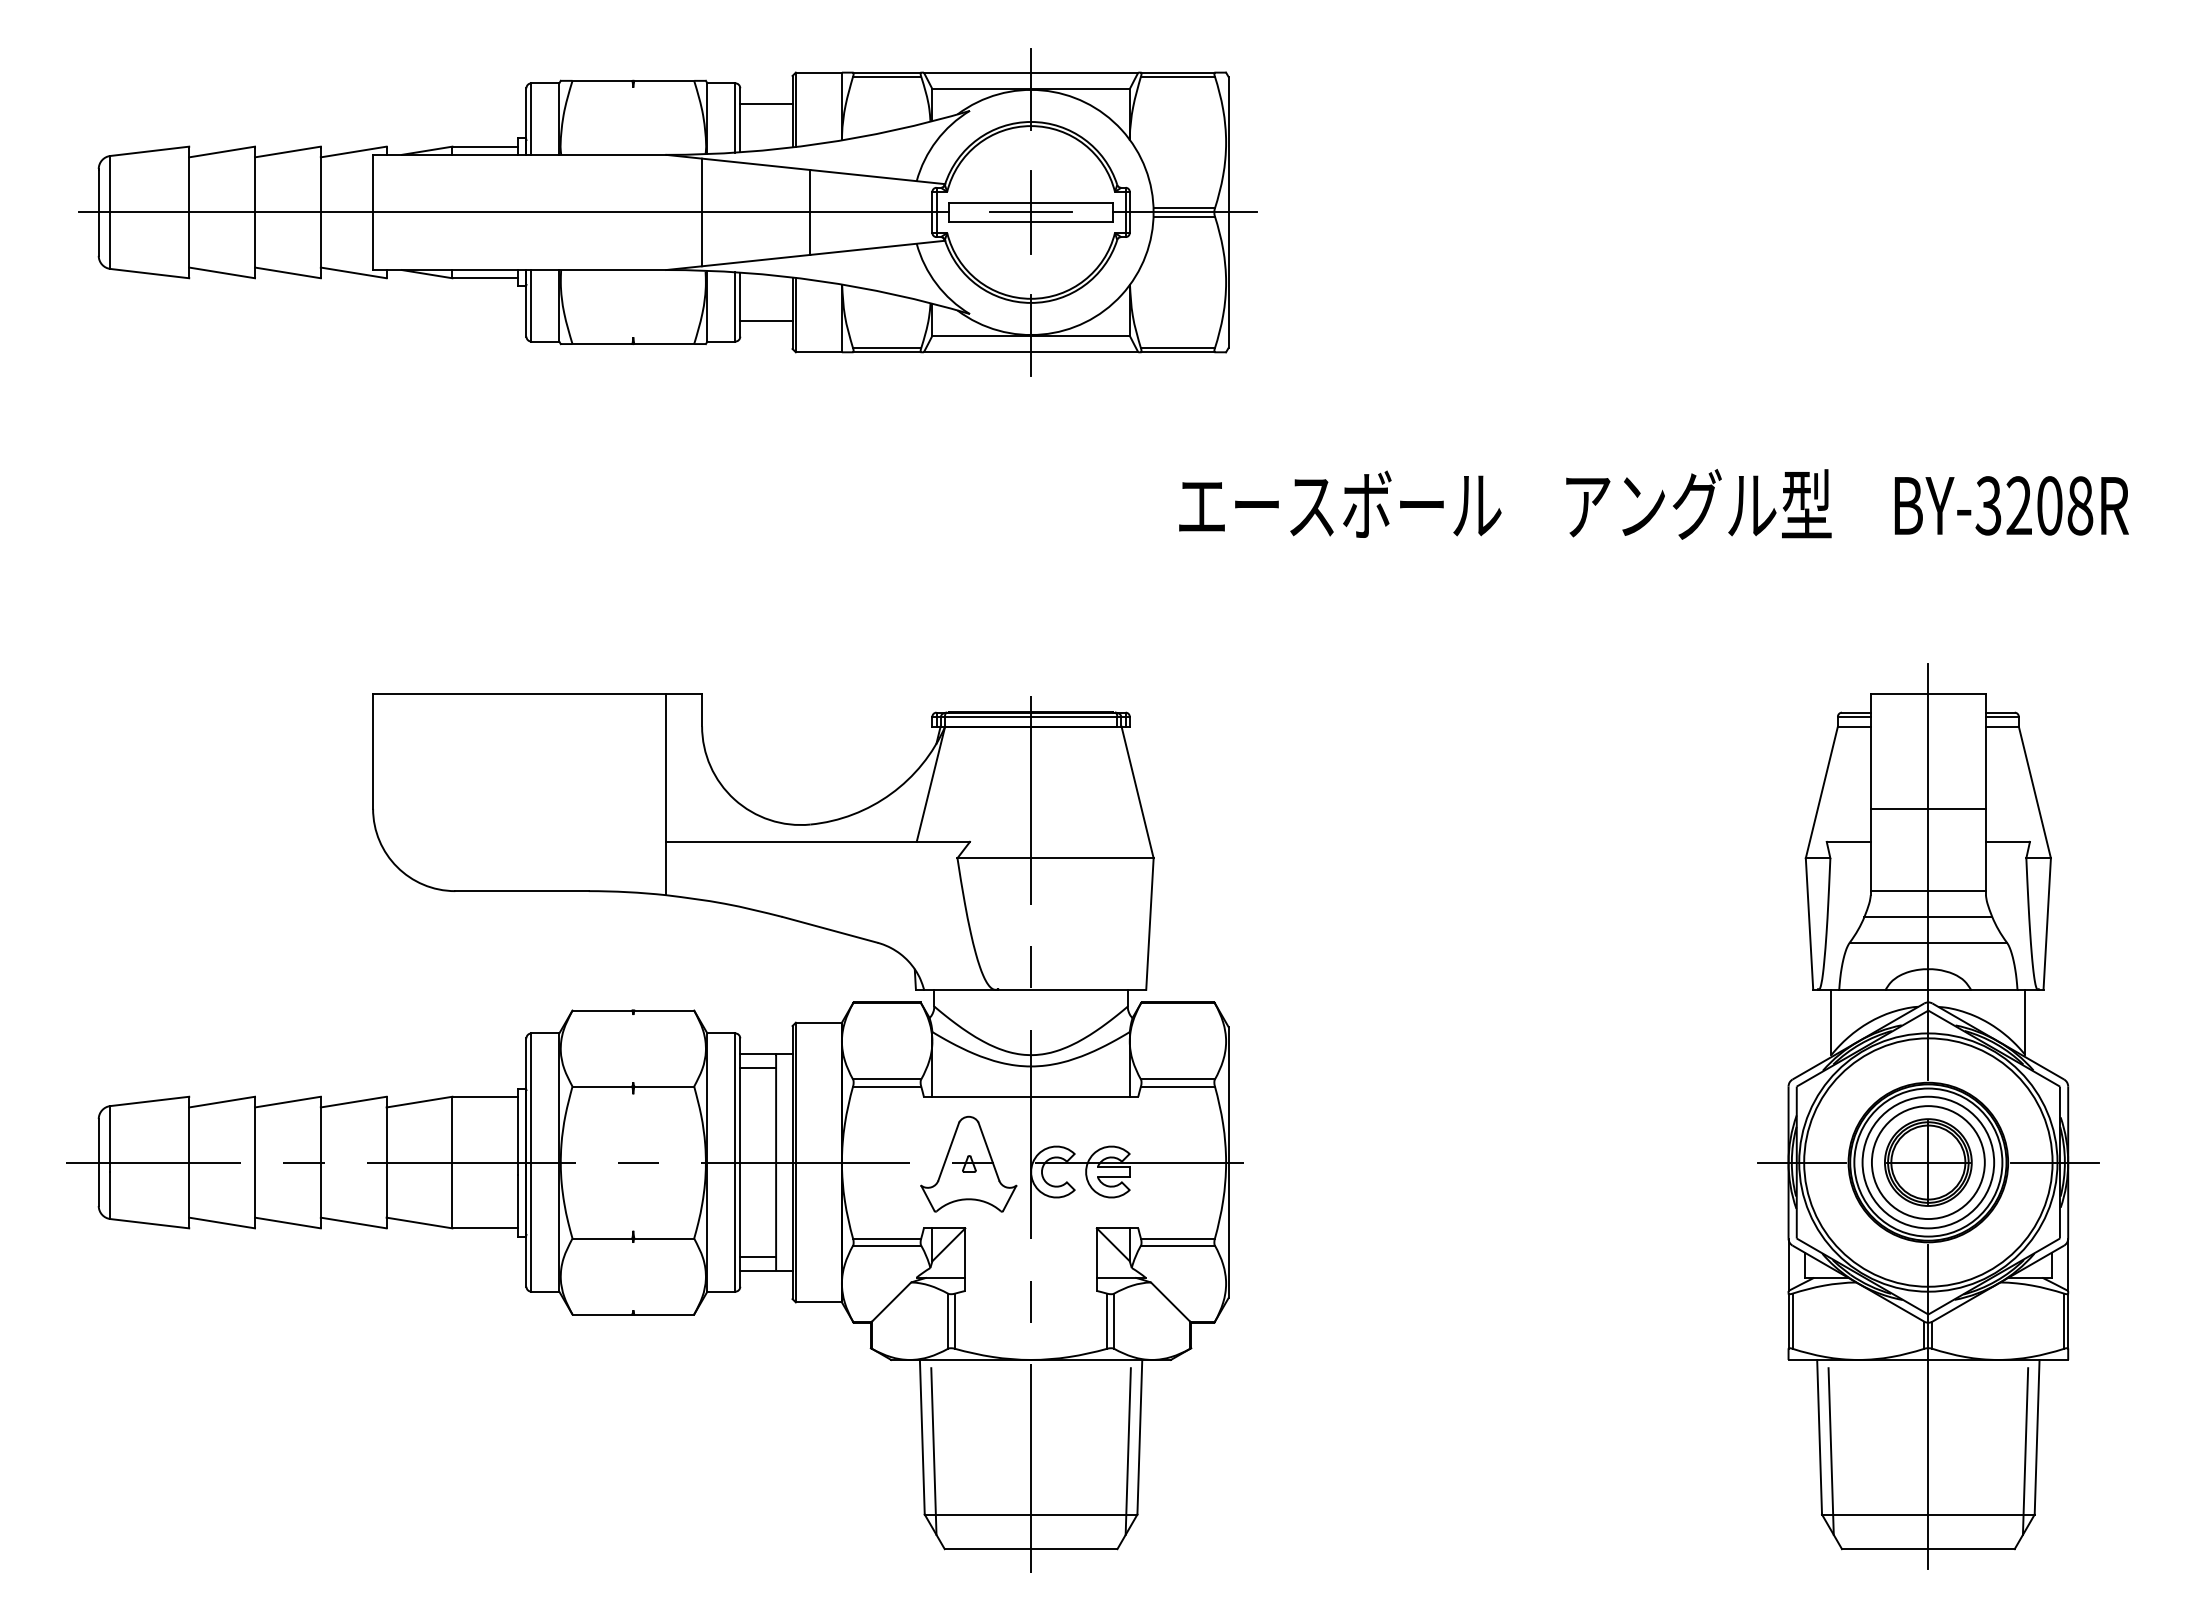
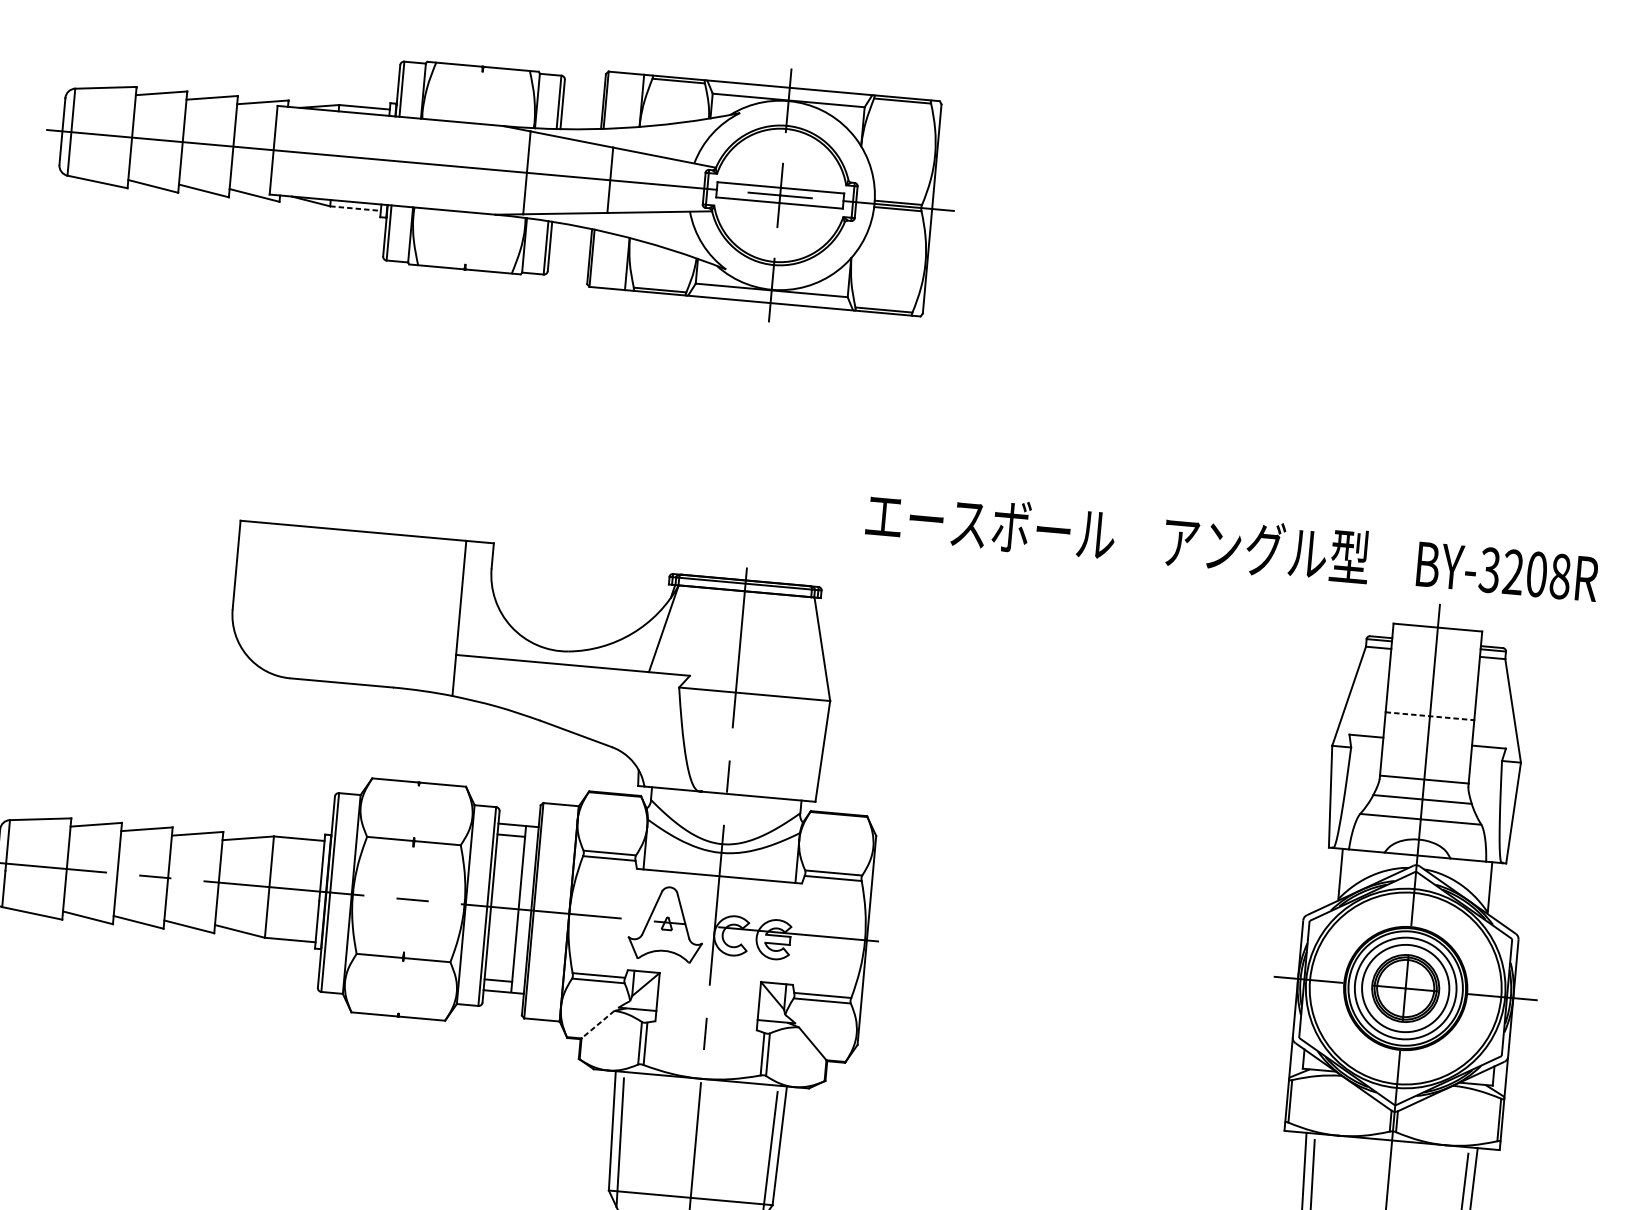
line: (766, 104) -> (583, 94), removed
line: (485, 278) -> (355, 208), solid -> dashed
line: (766, 320) -> (569, 260), removed
text: (1653, 504) -> (1231, 546), moved
line: (1928, 808) -> (1430, 715), solid -> dashed
line: (891, 1302) -> (597, 1025), solid -> dashed

